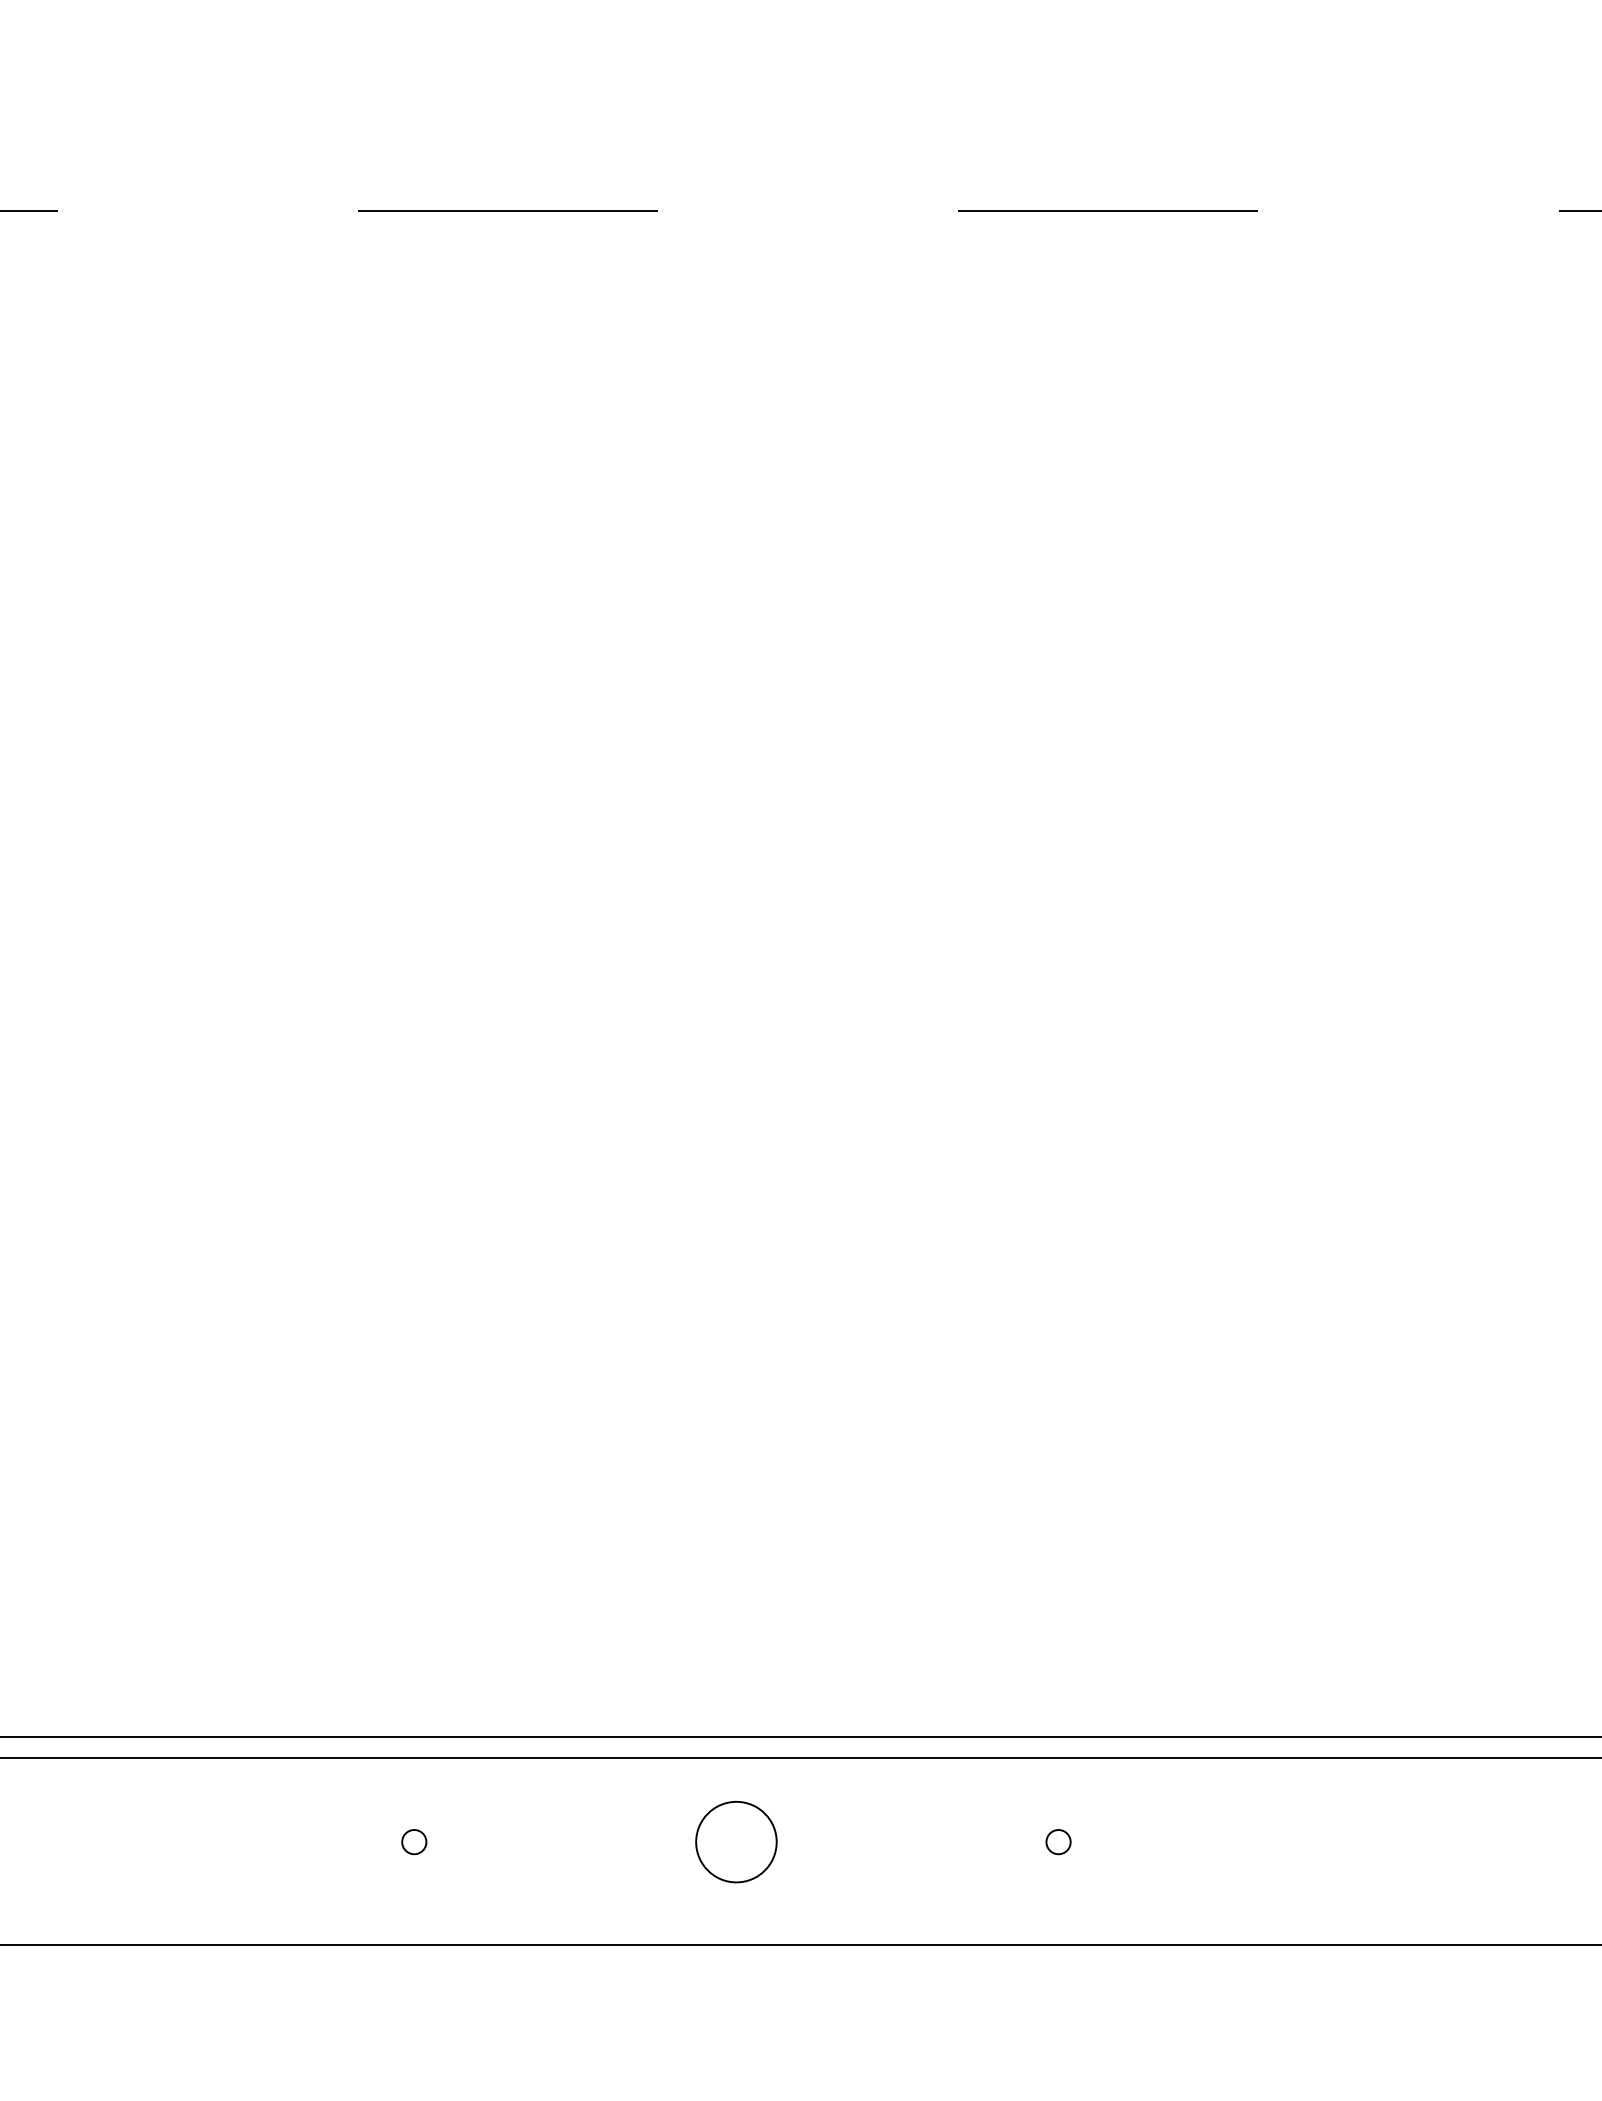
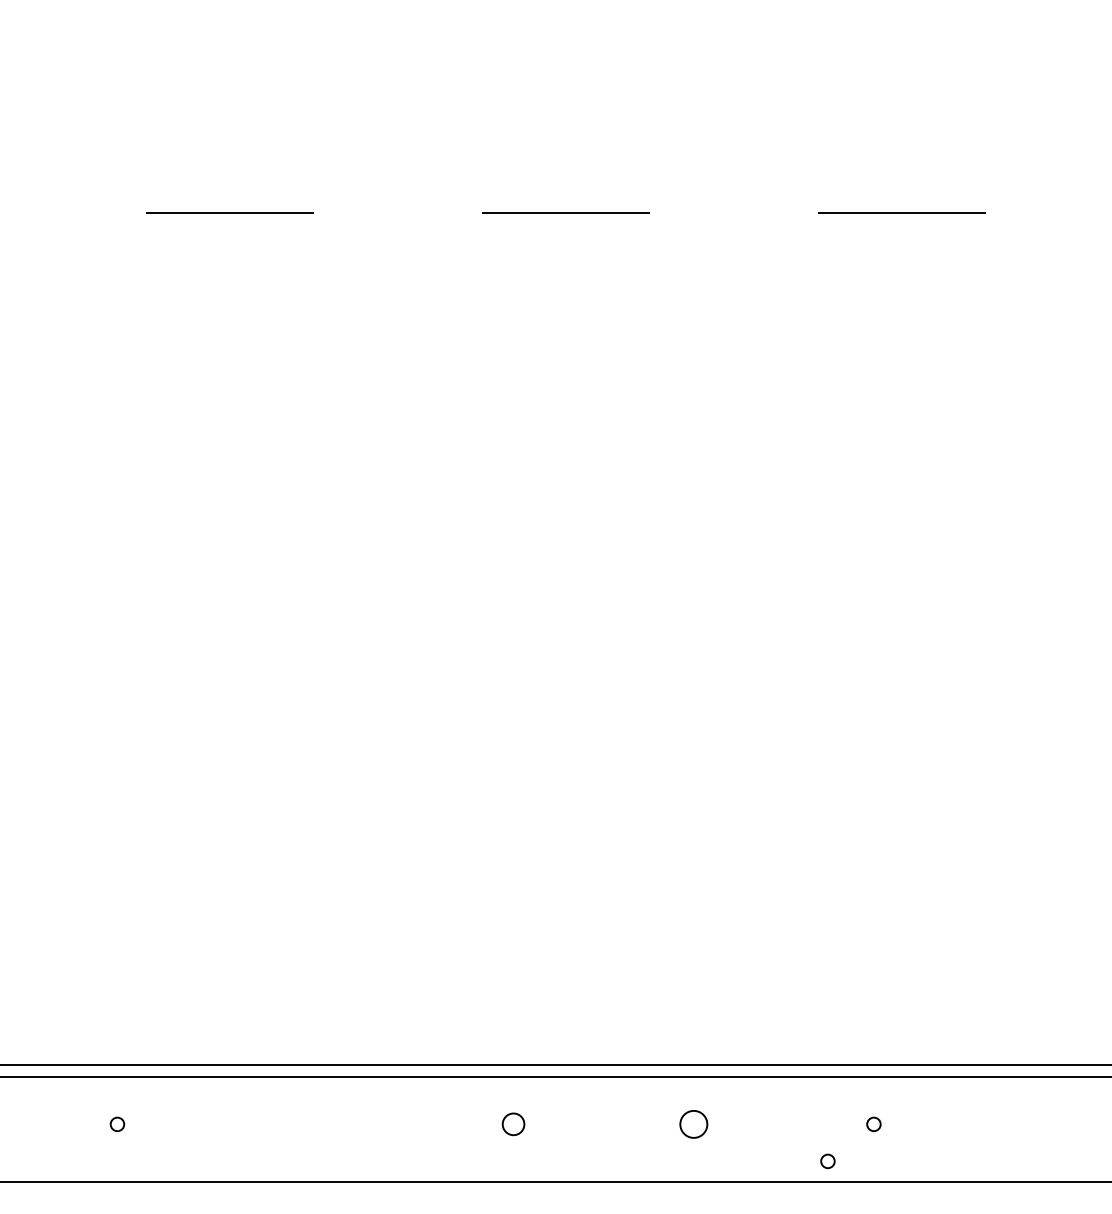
circle: (735, 1840) -> (693, 1123), size x0.6
circle: (413, 1842) -> (513, 1124), size x1.6
circle: (975, 1906) -> (827, 1160), added

